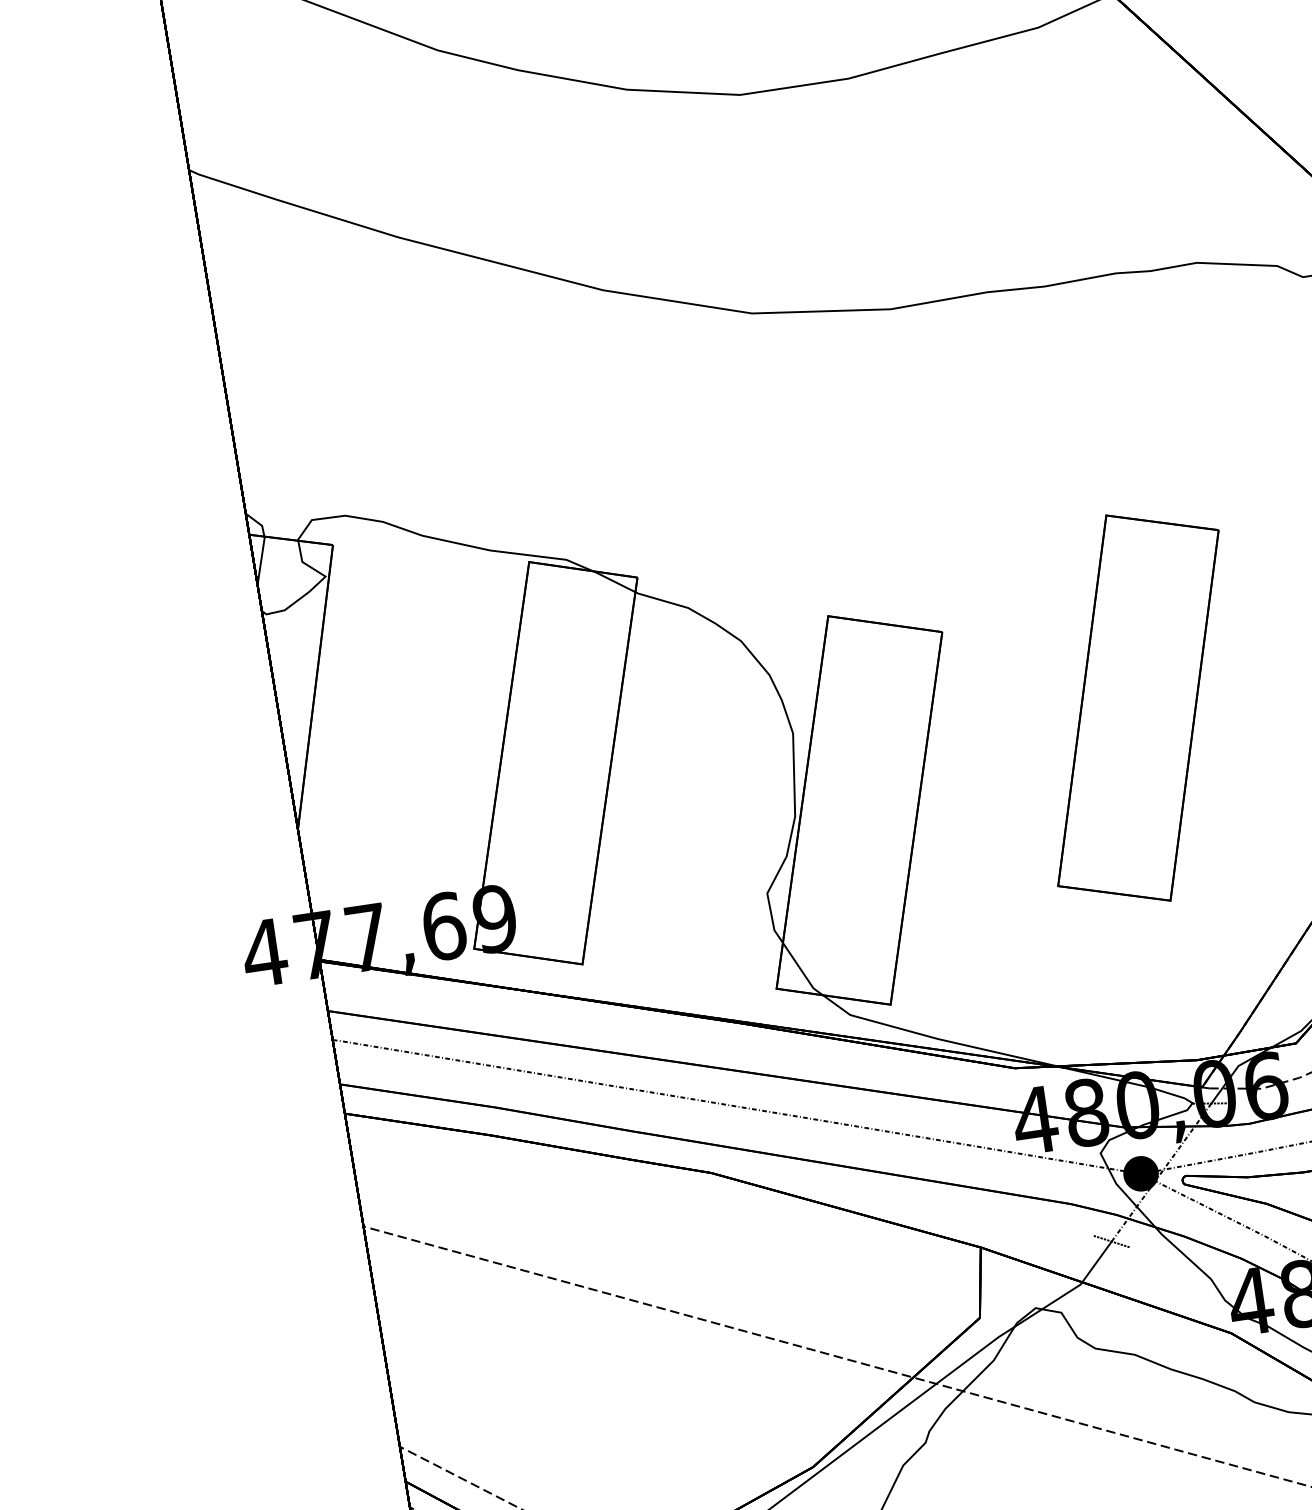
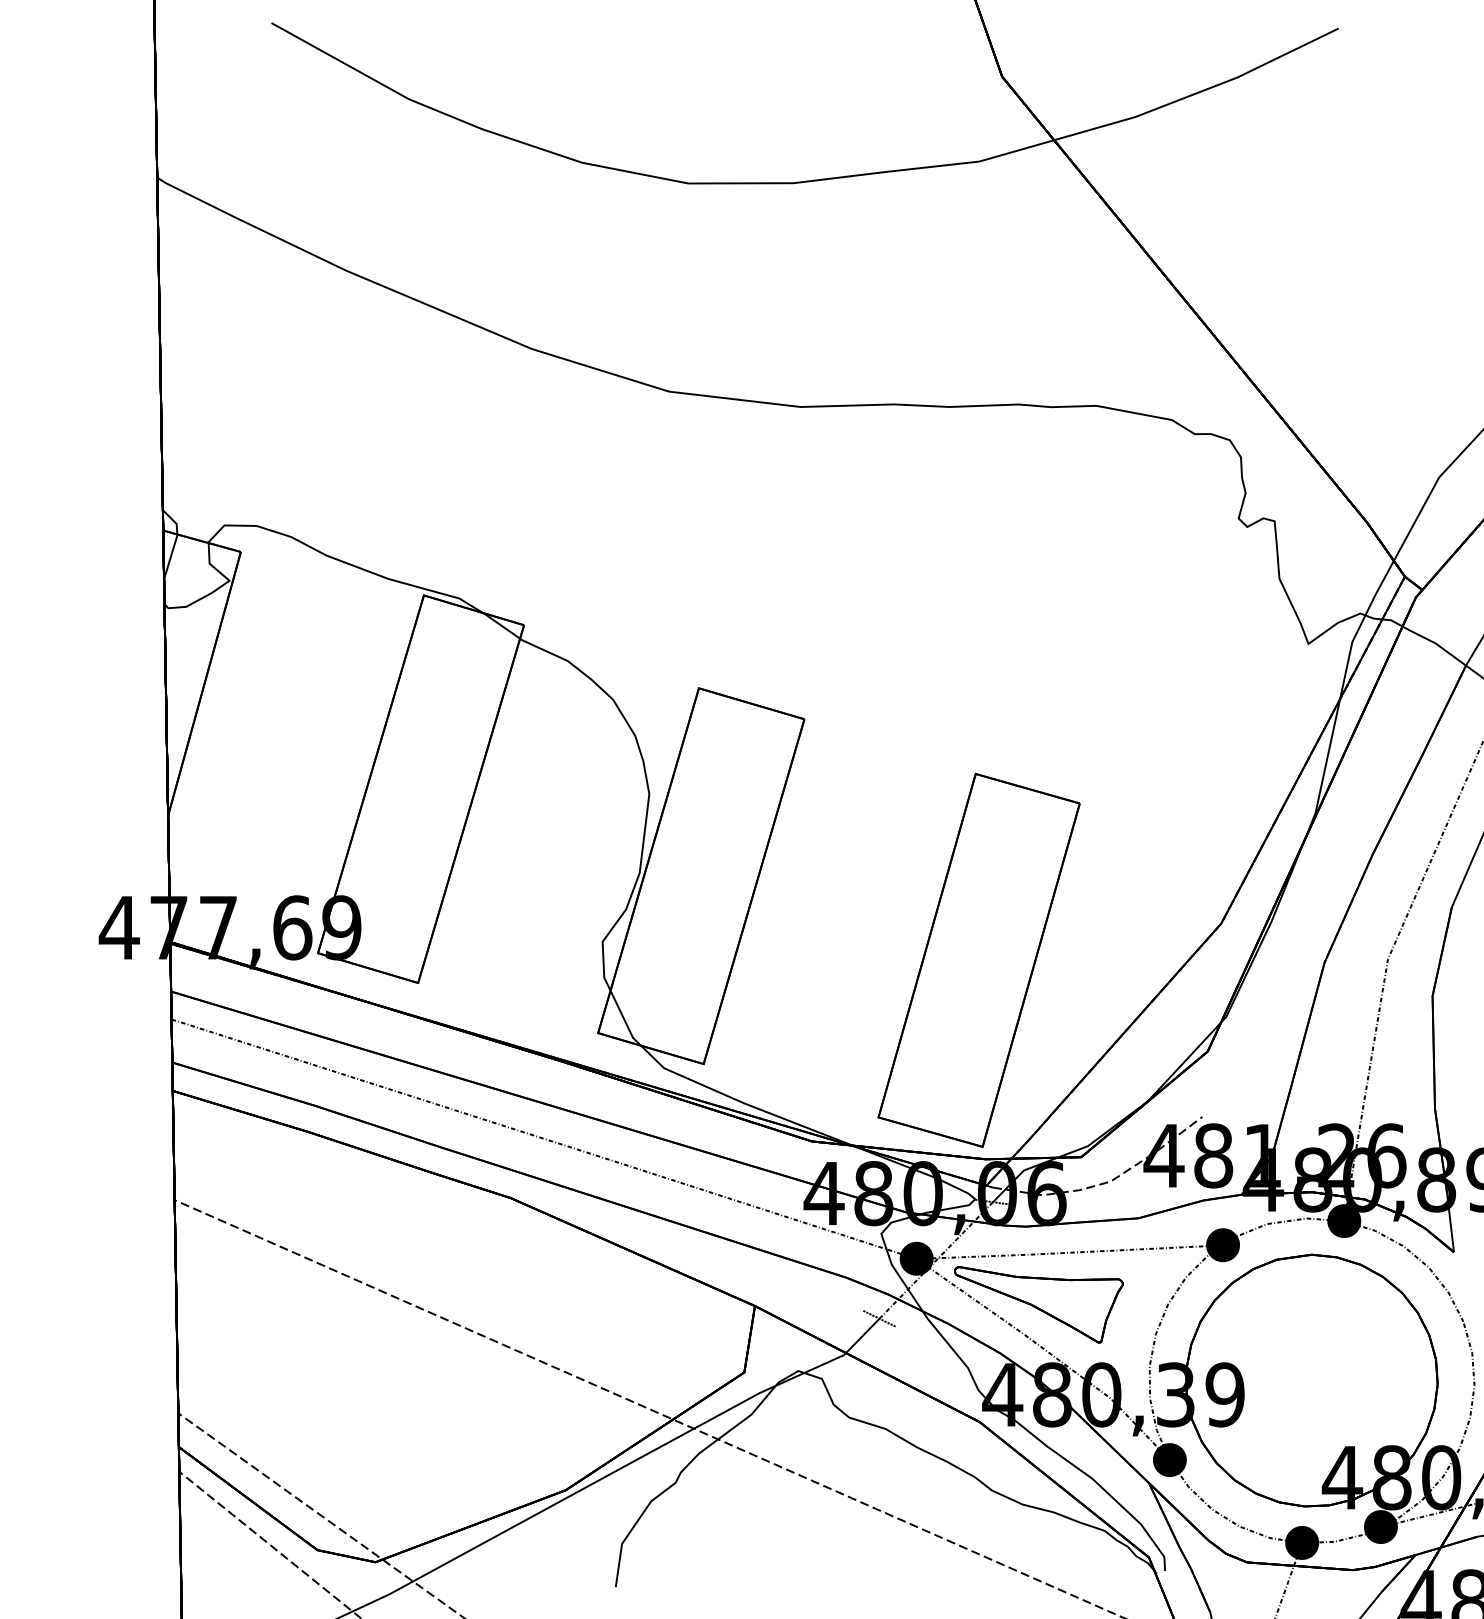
part: (1137, 707) -> (978, 959), moved

